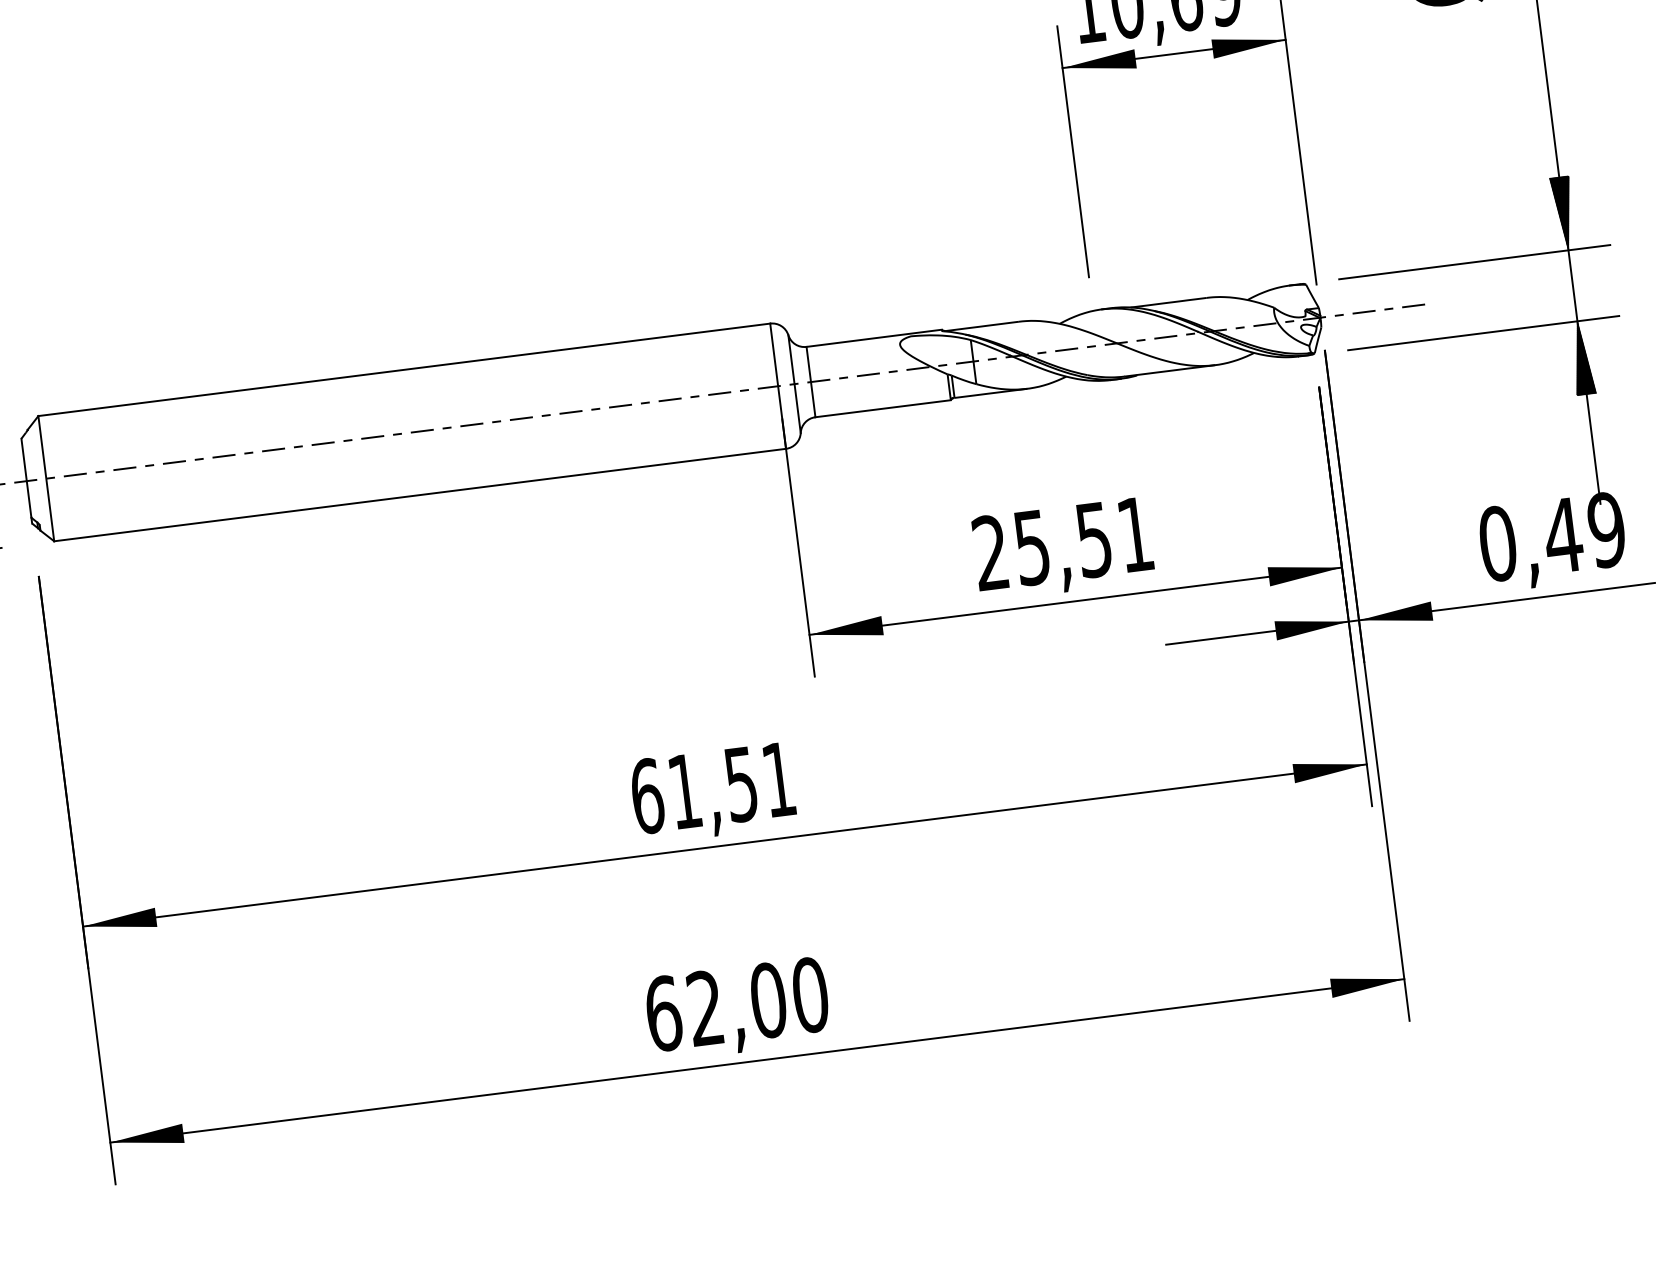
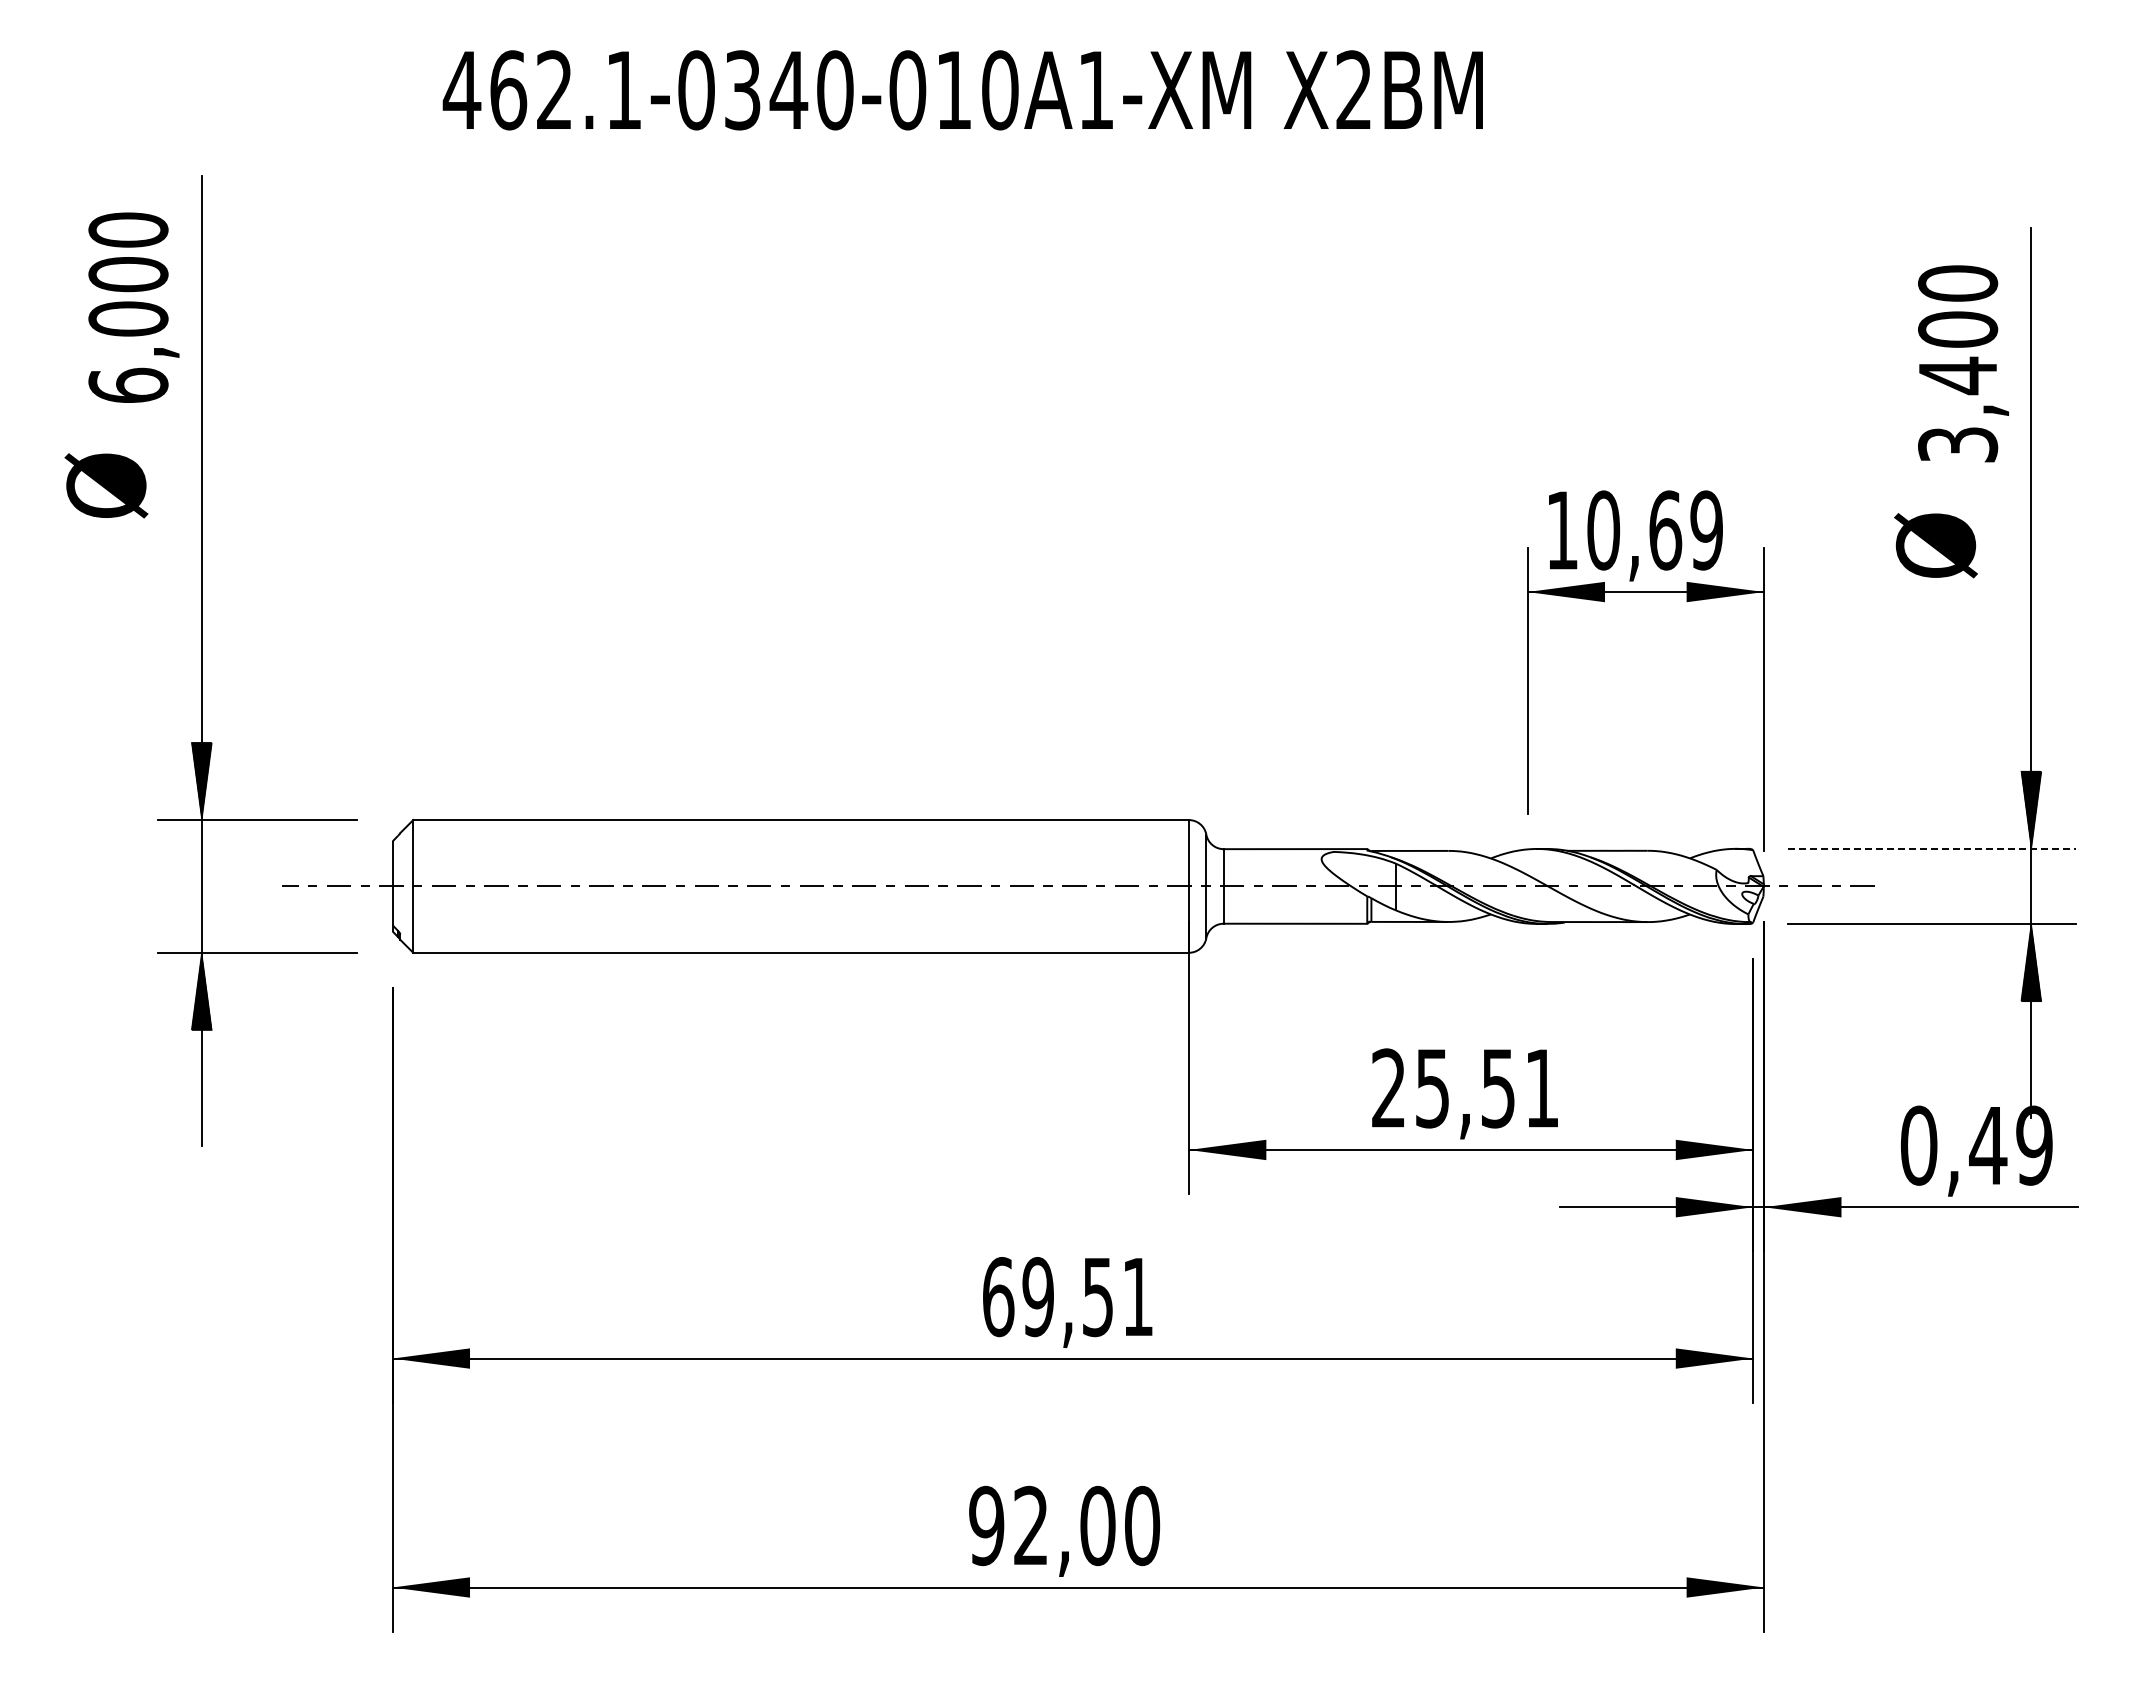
line: (1474, 261) -> (1931, 848), solid -> dashed
text: (684, 792) -> (1037, 1297), 61,51 -> 69,51
text: (663, 1013) -> (986, 1525), 62,00 -> 92,00

